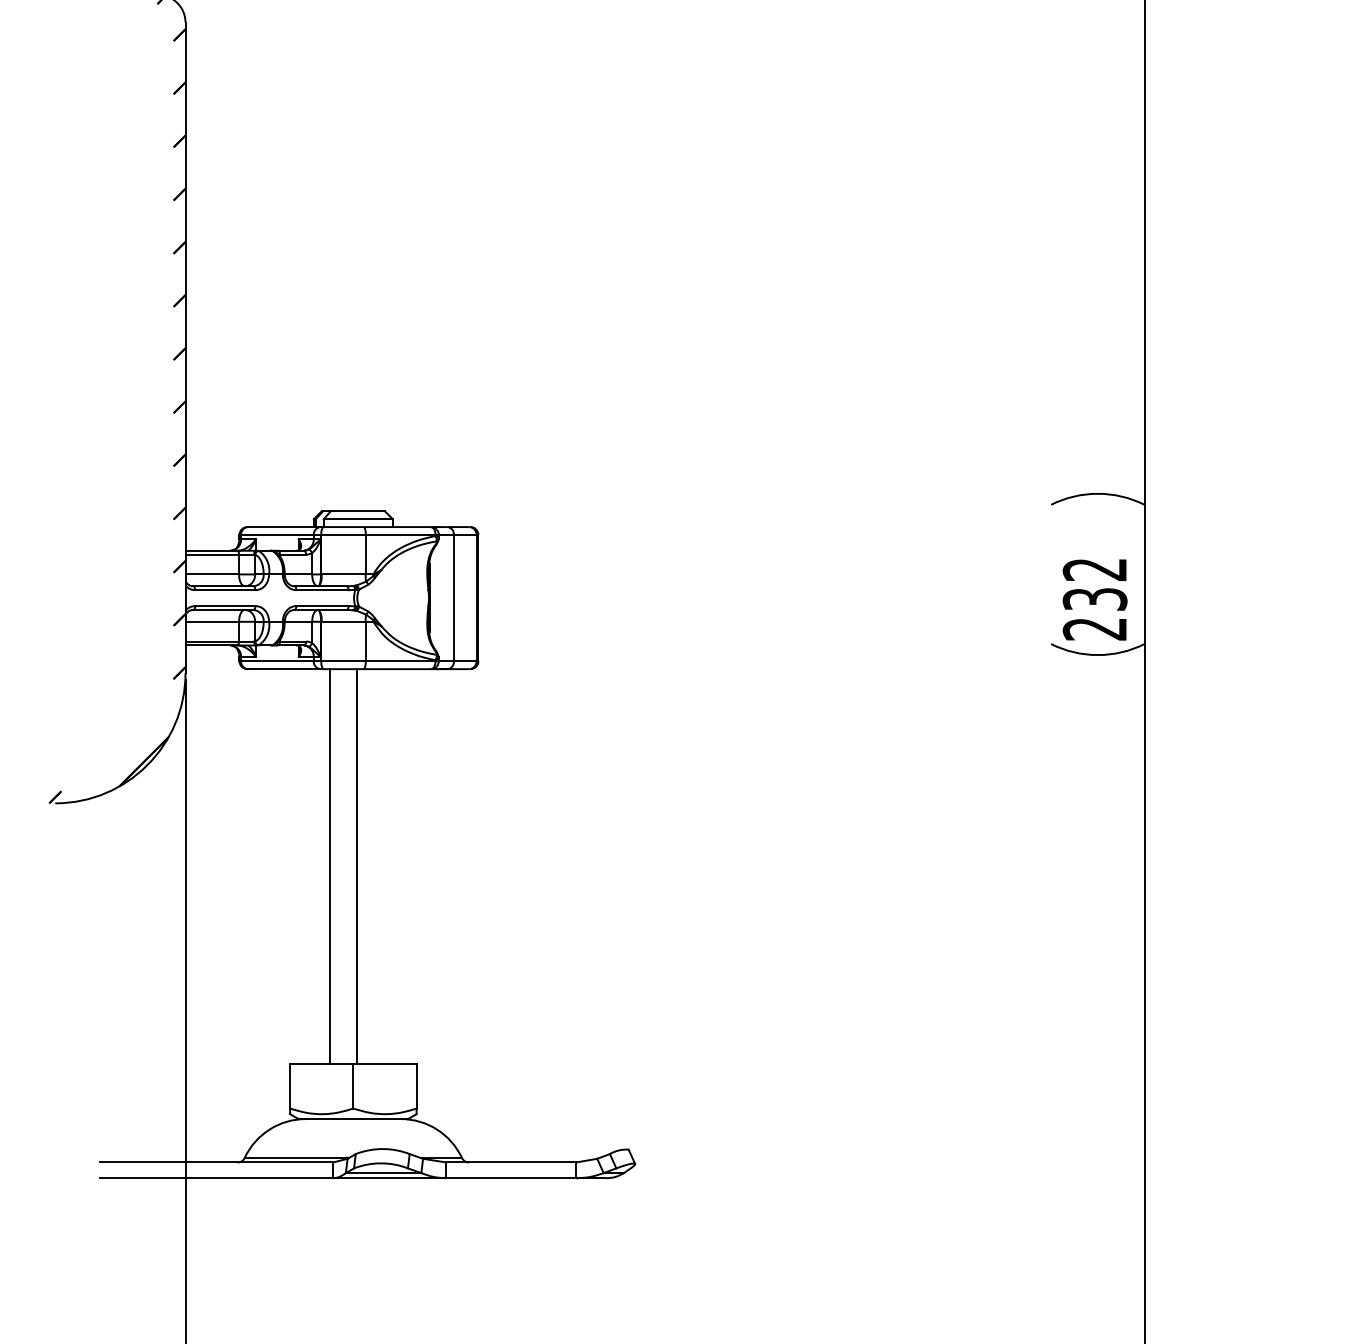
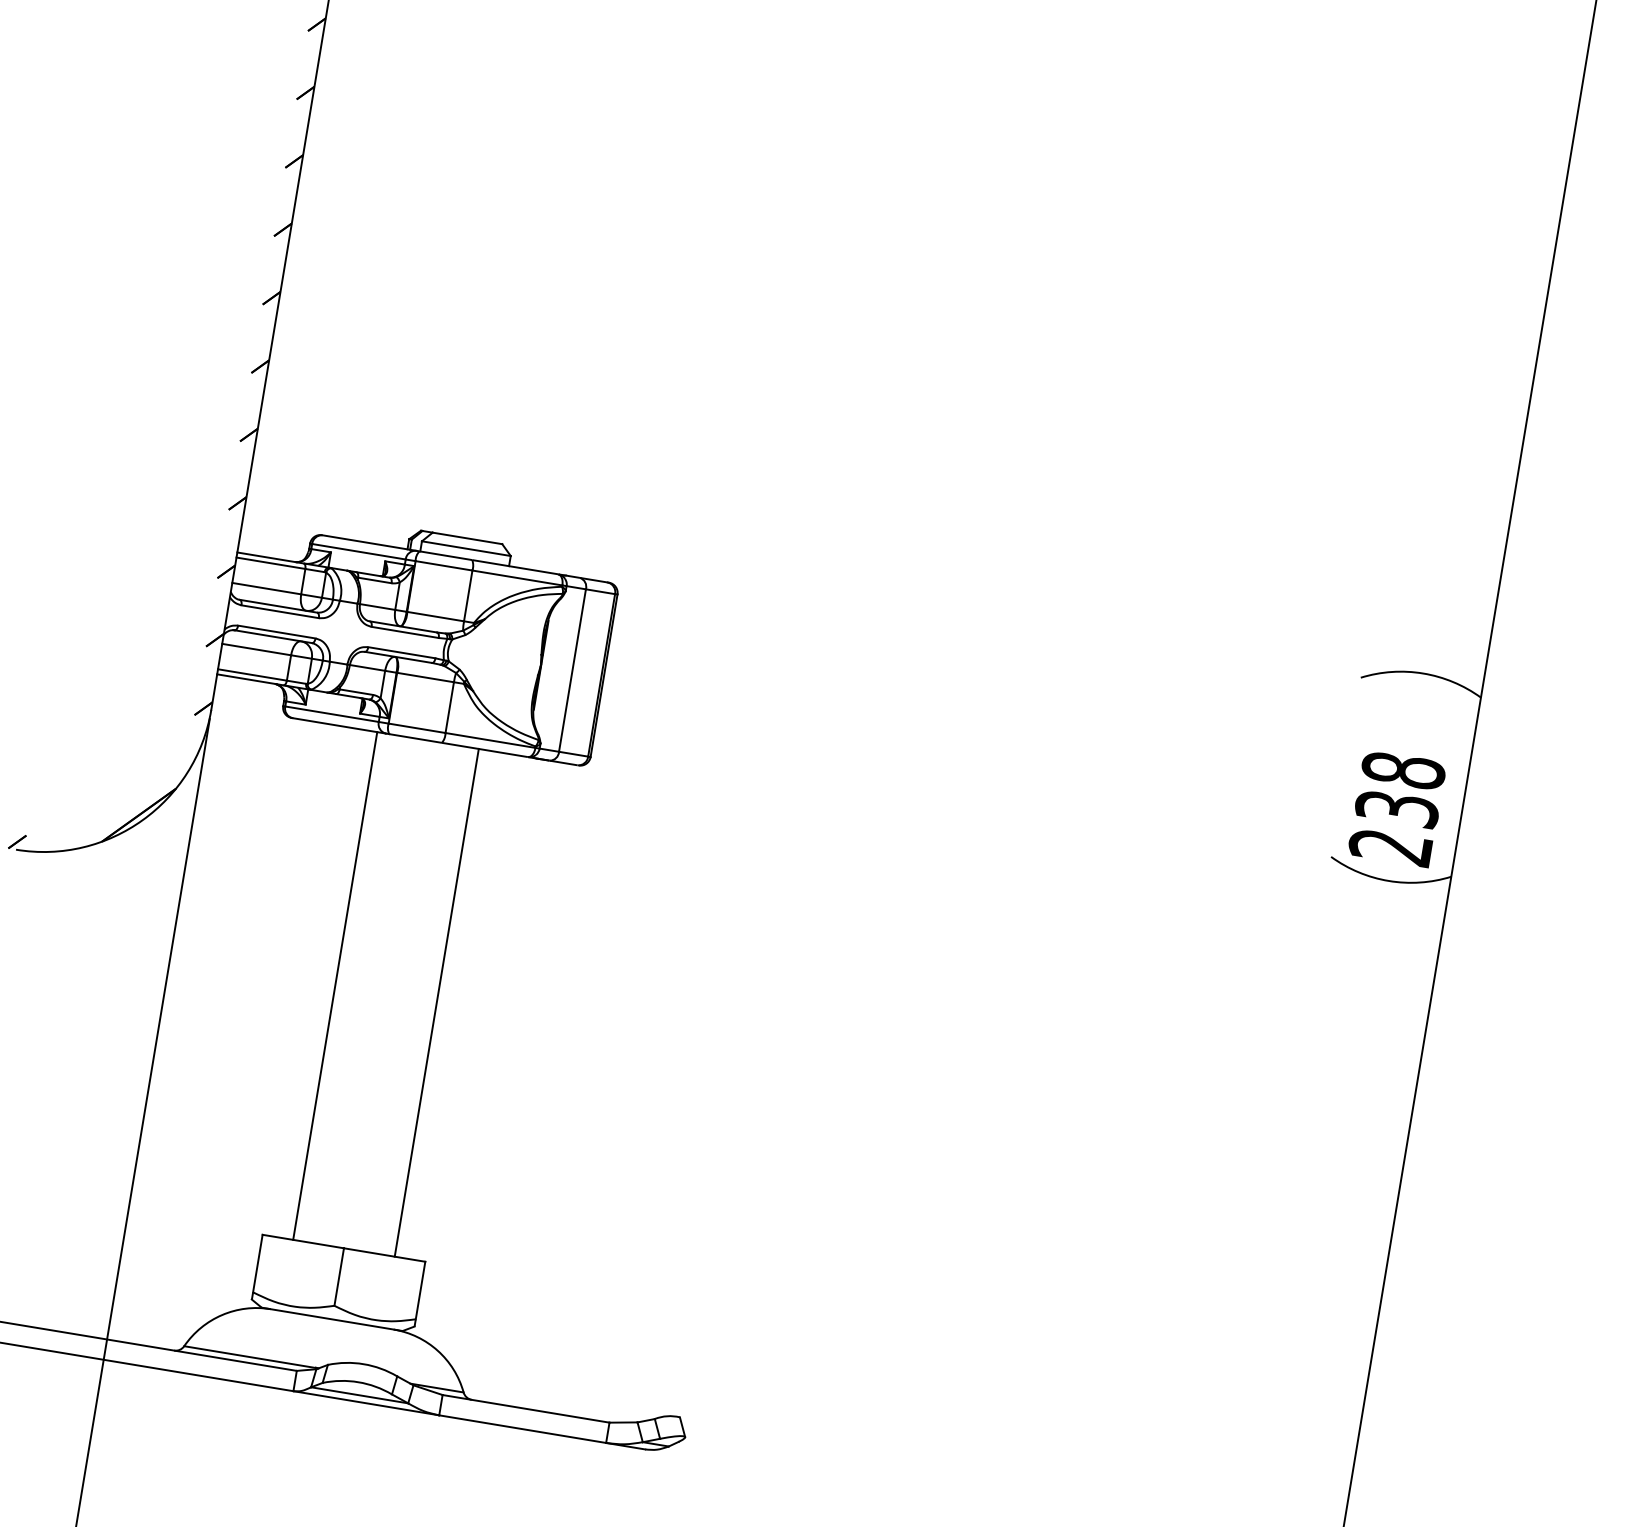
text: (1094, 569) -> (1402, 770), 232 -> 238
line: (329, 866) -> (436, 1002), moved
line: (356, 866) -> (334, 985), moved

